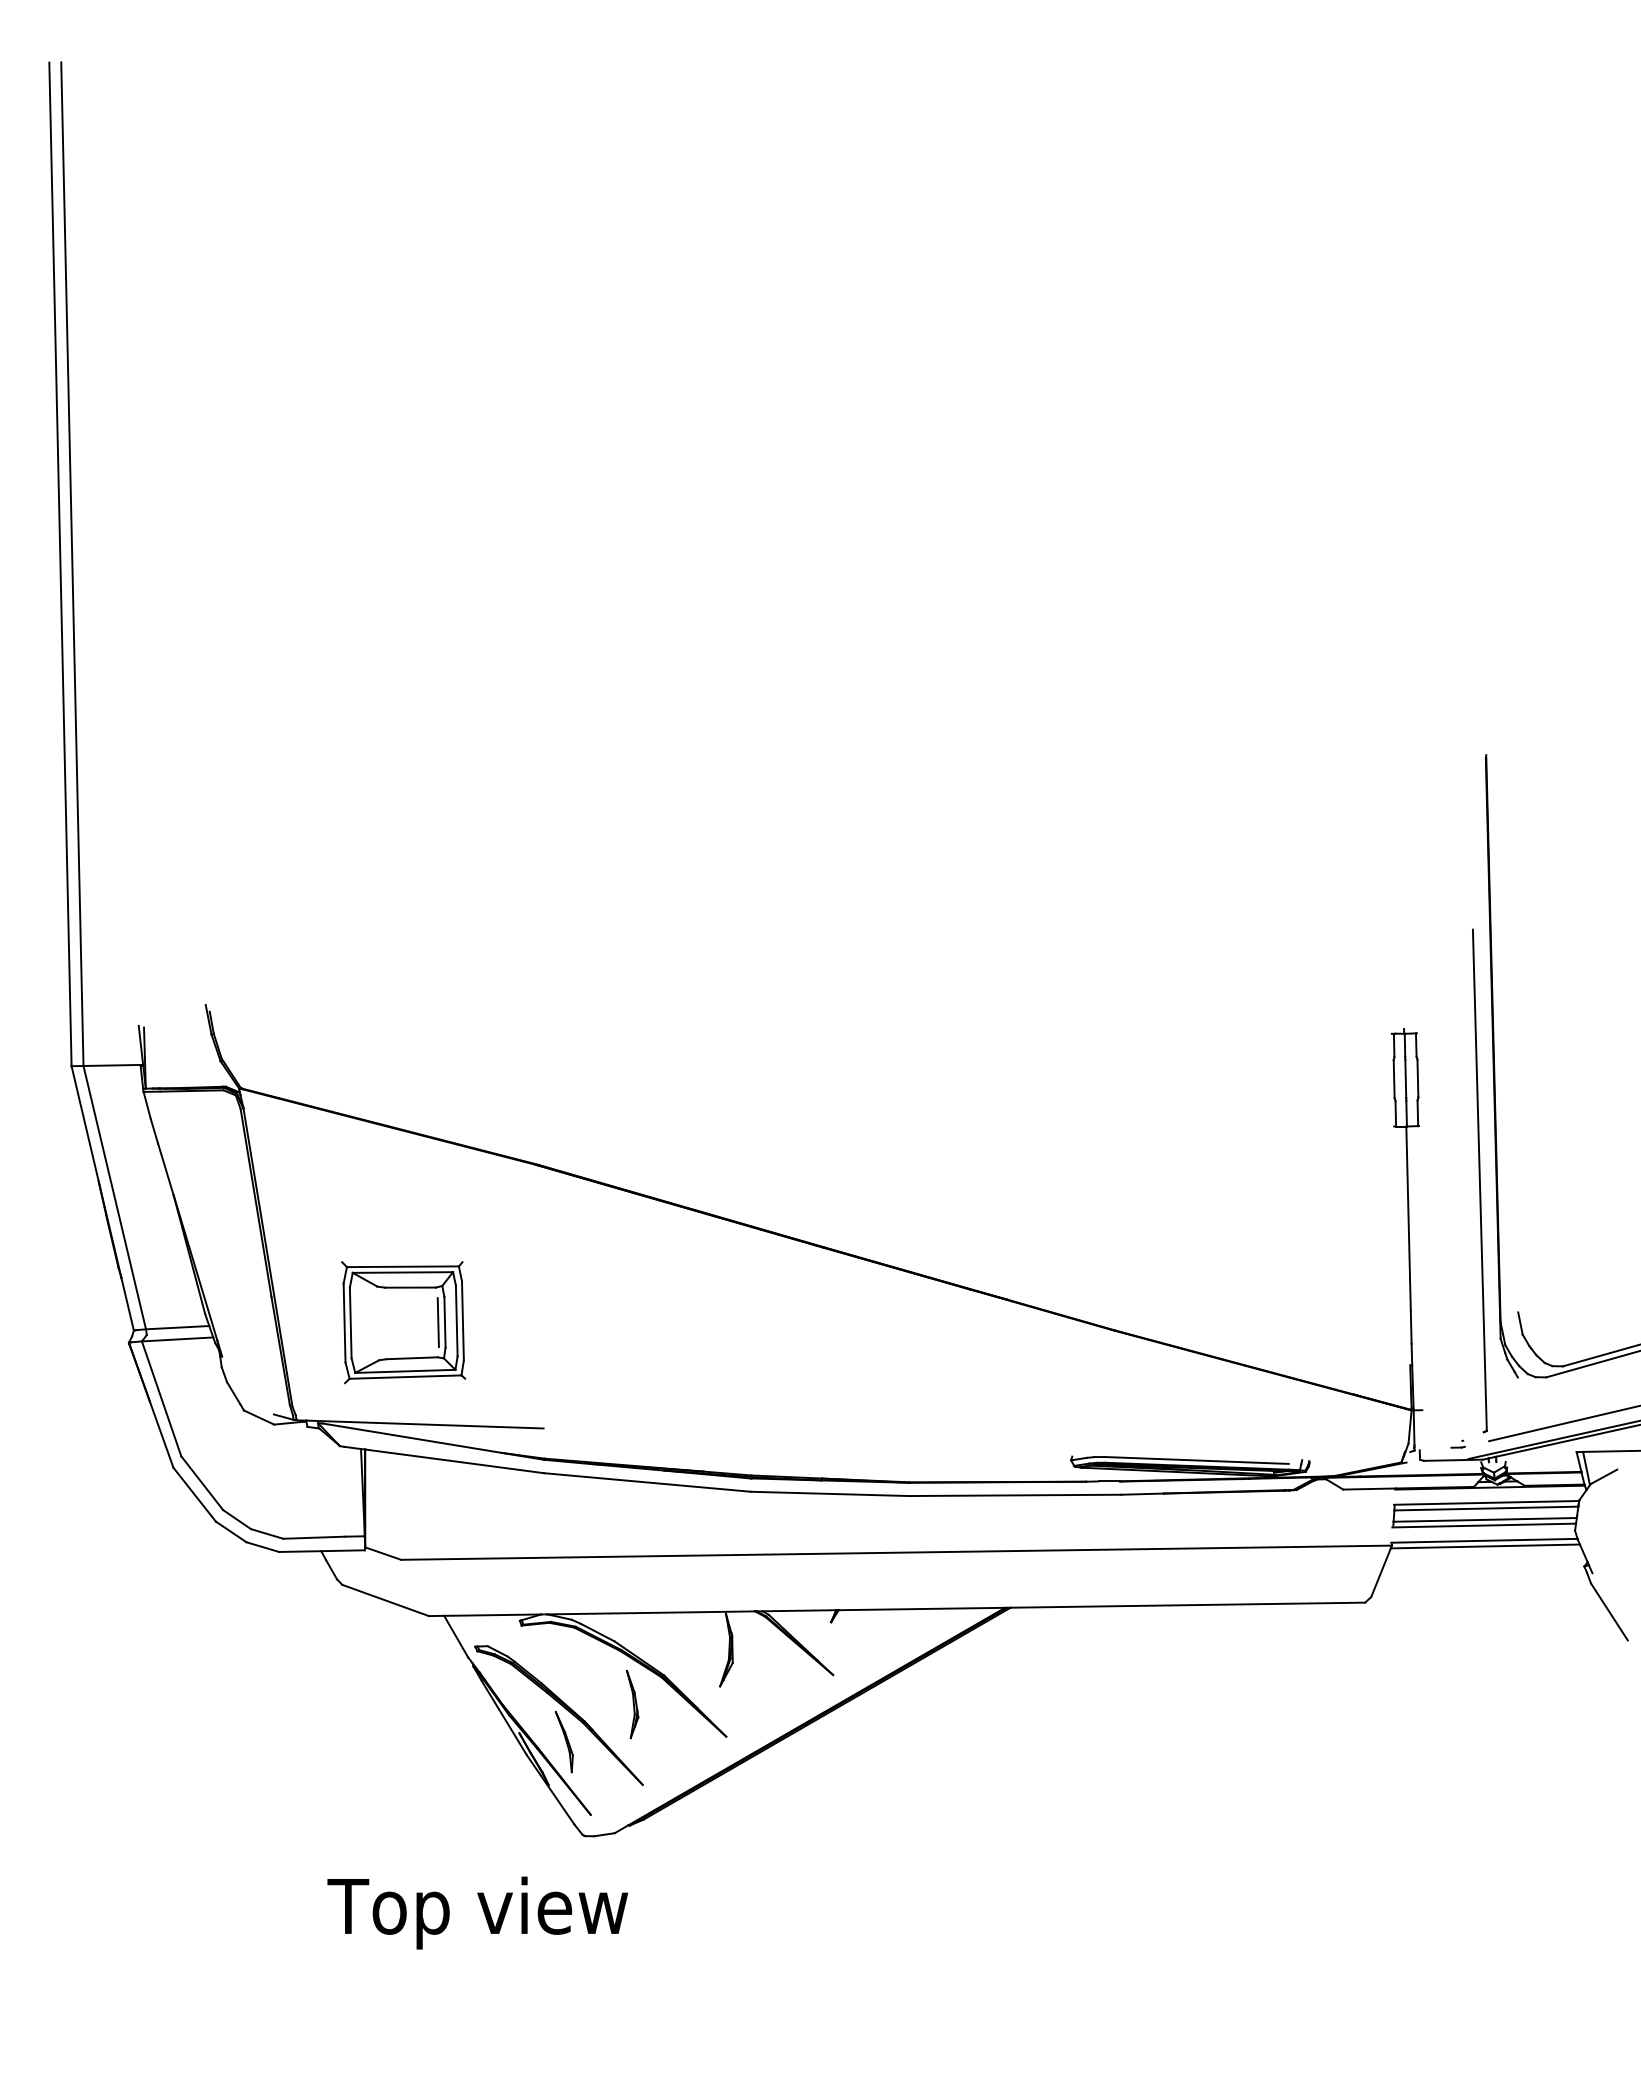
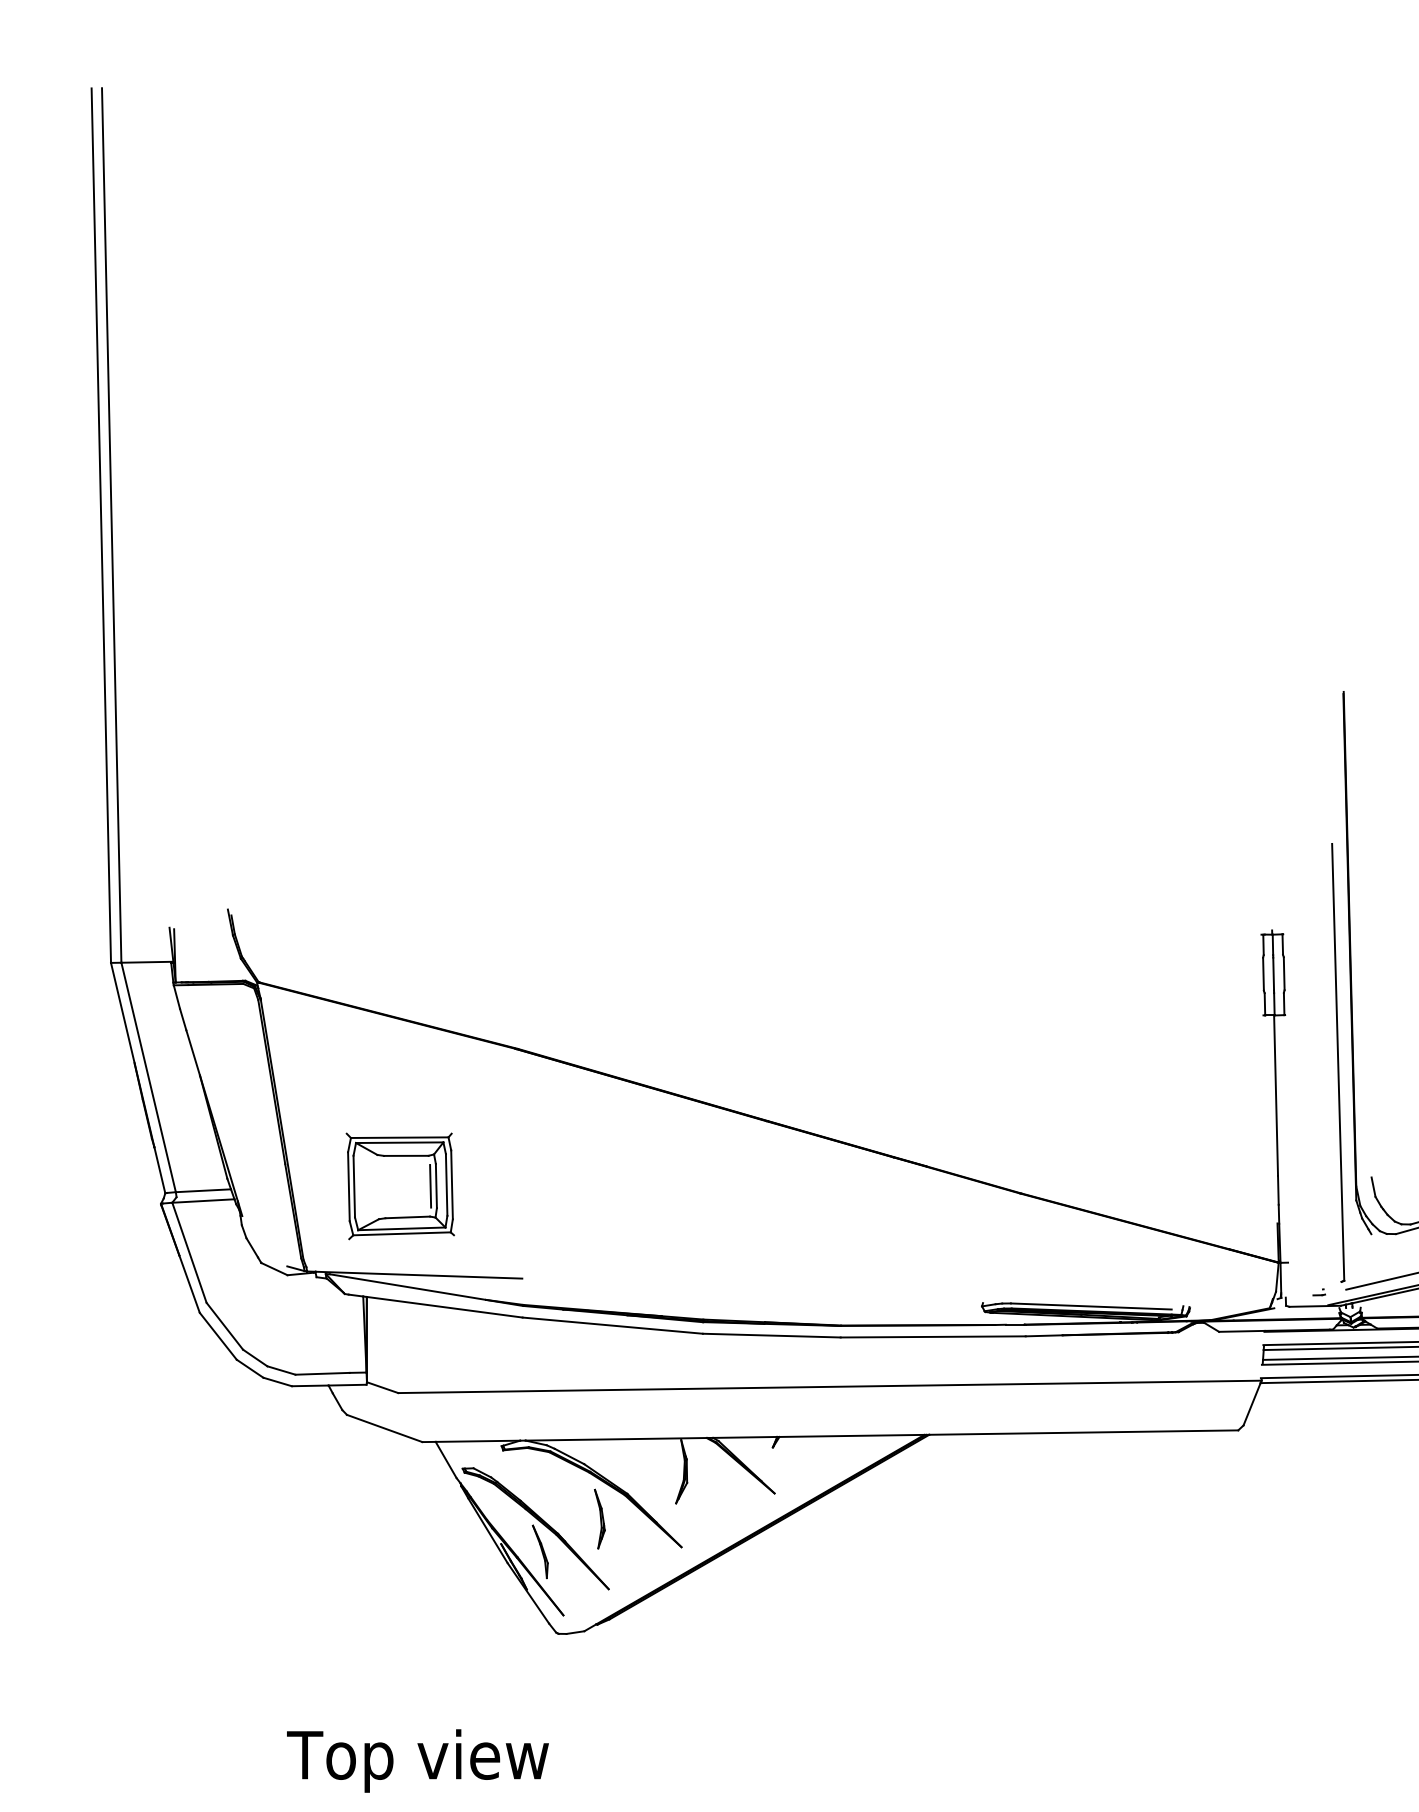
text: (477, 1912) -> (417, 1760), moved

